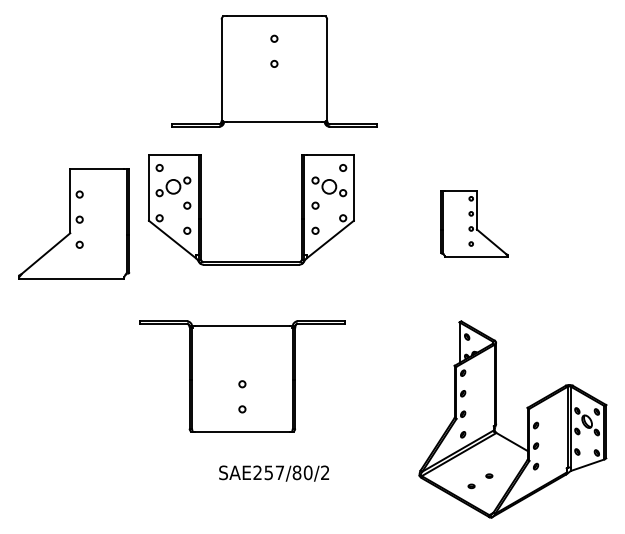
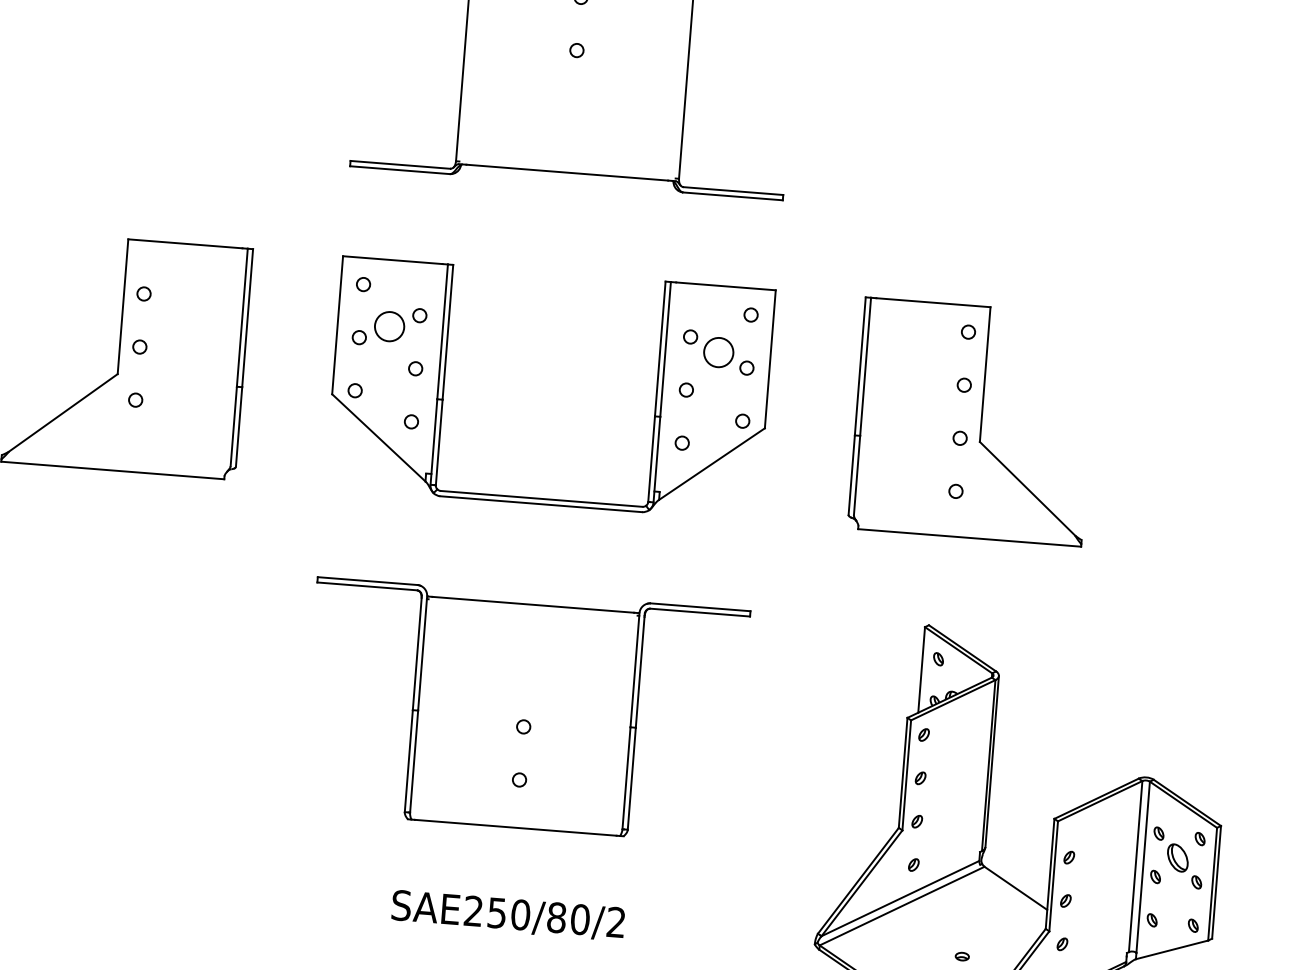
part: (201, 209) -> (445, 379), moved
part: (474, 223) -> (972, 420), size x1.67
part: (242, 376) -> (525, 710), moved
text: (279, 472) -> (519, 914), SAE257/80/2 -> SAE250/80/2

